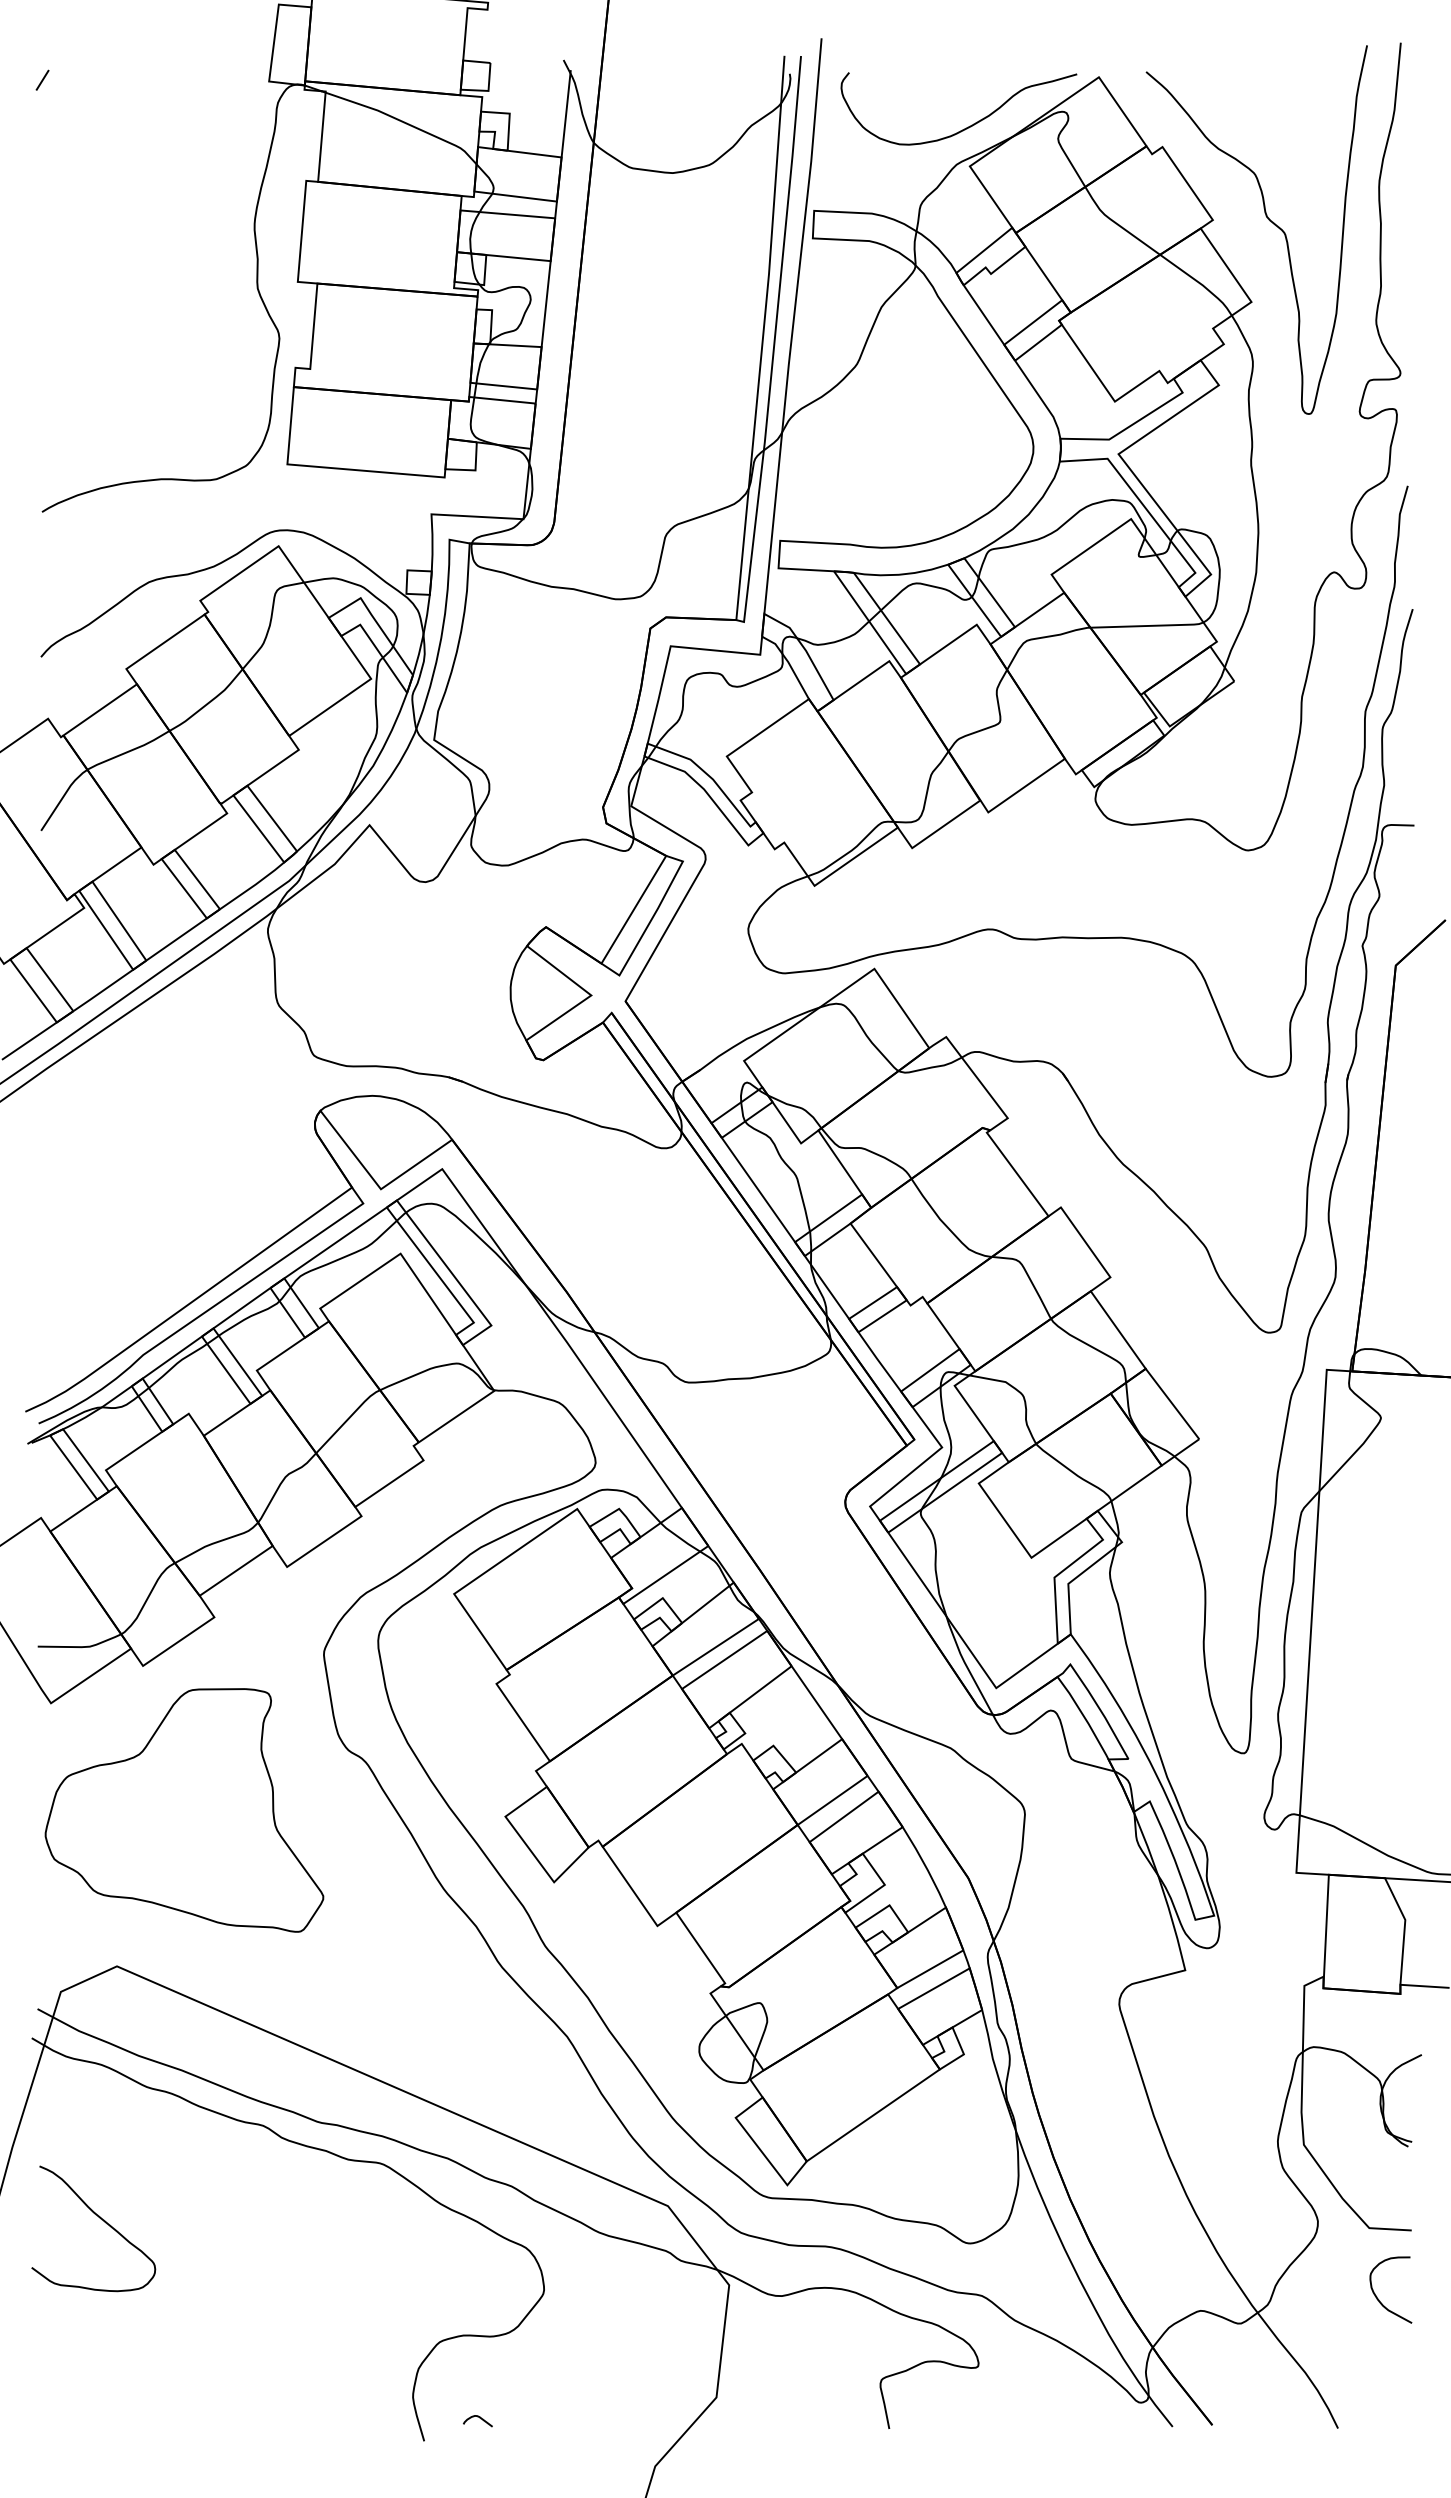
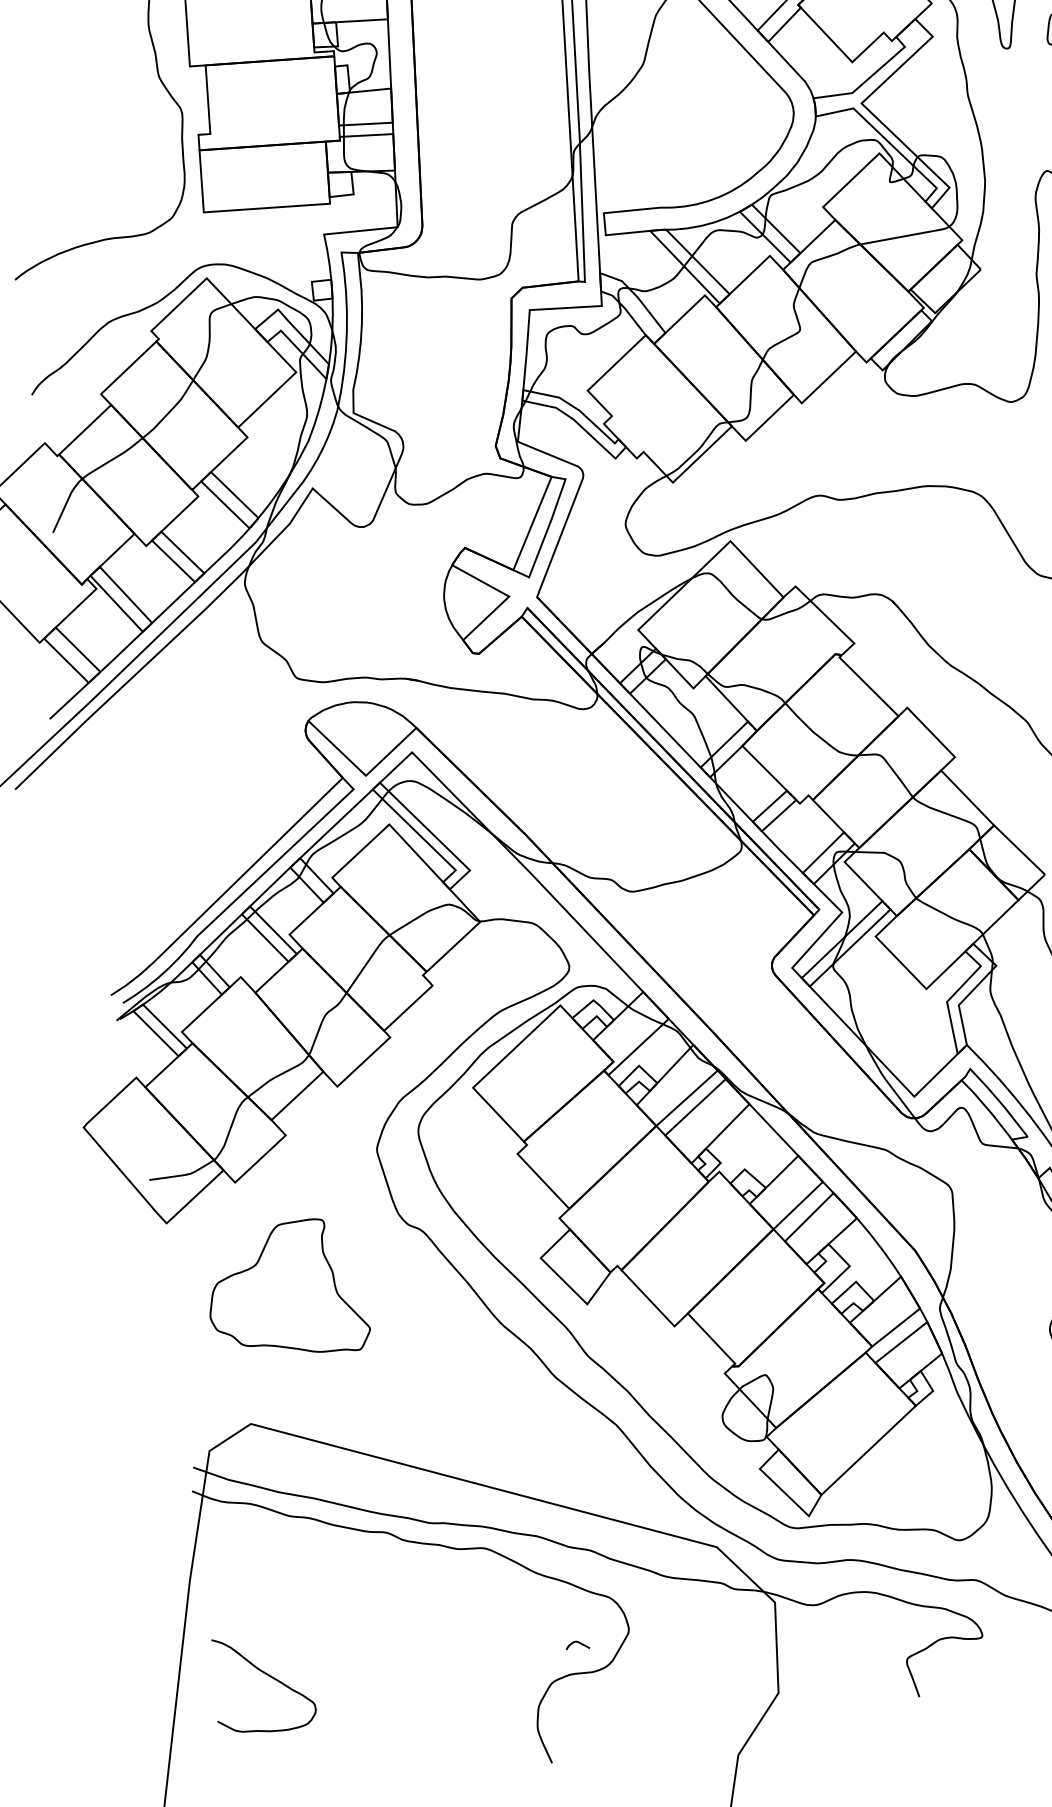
part: (184, 1810) -> (285, 1292), size x0.7
curve: (100, 2219) -> (266, 1674), moved
curve: (479, 2418) -> (578, 1643), moved

